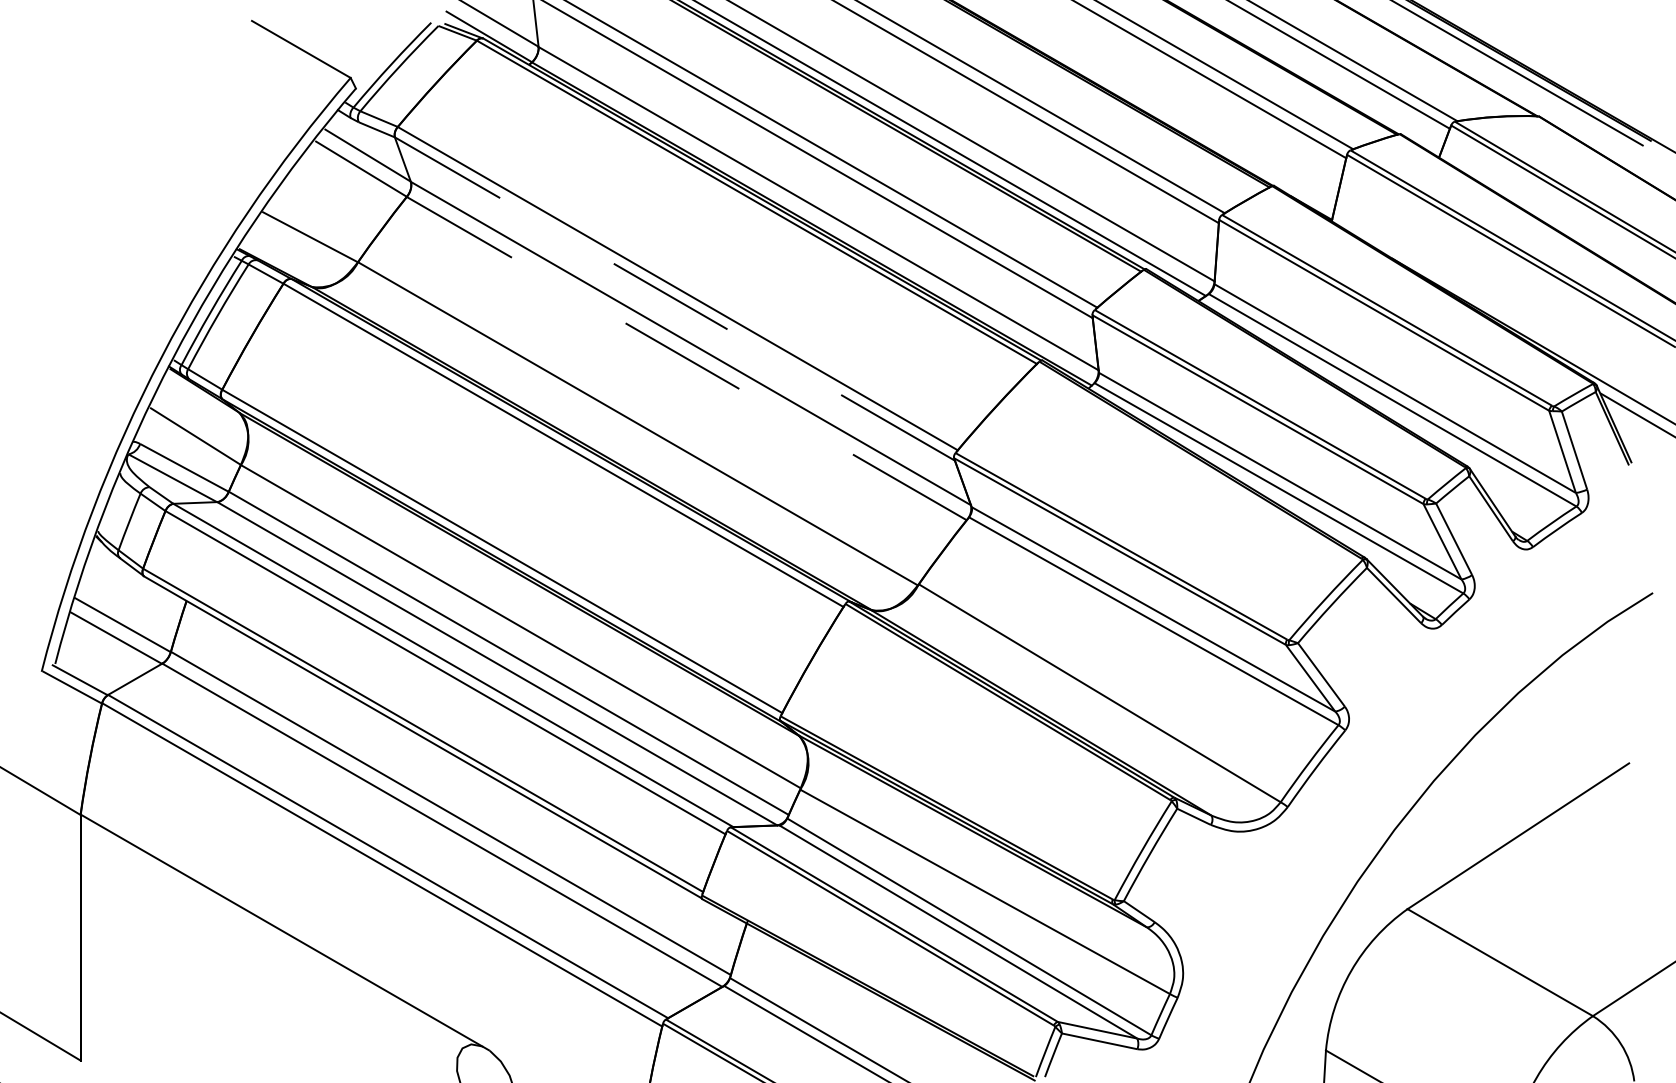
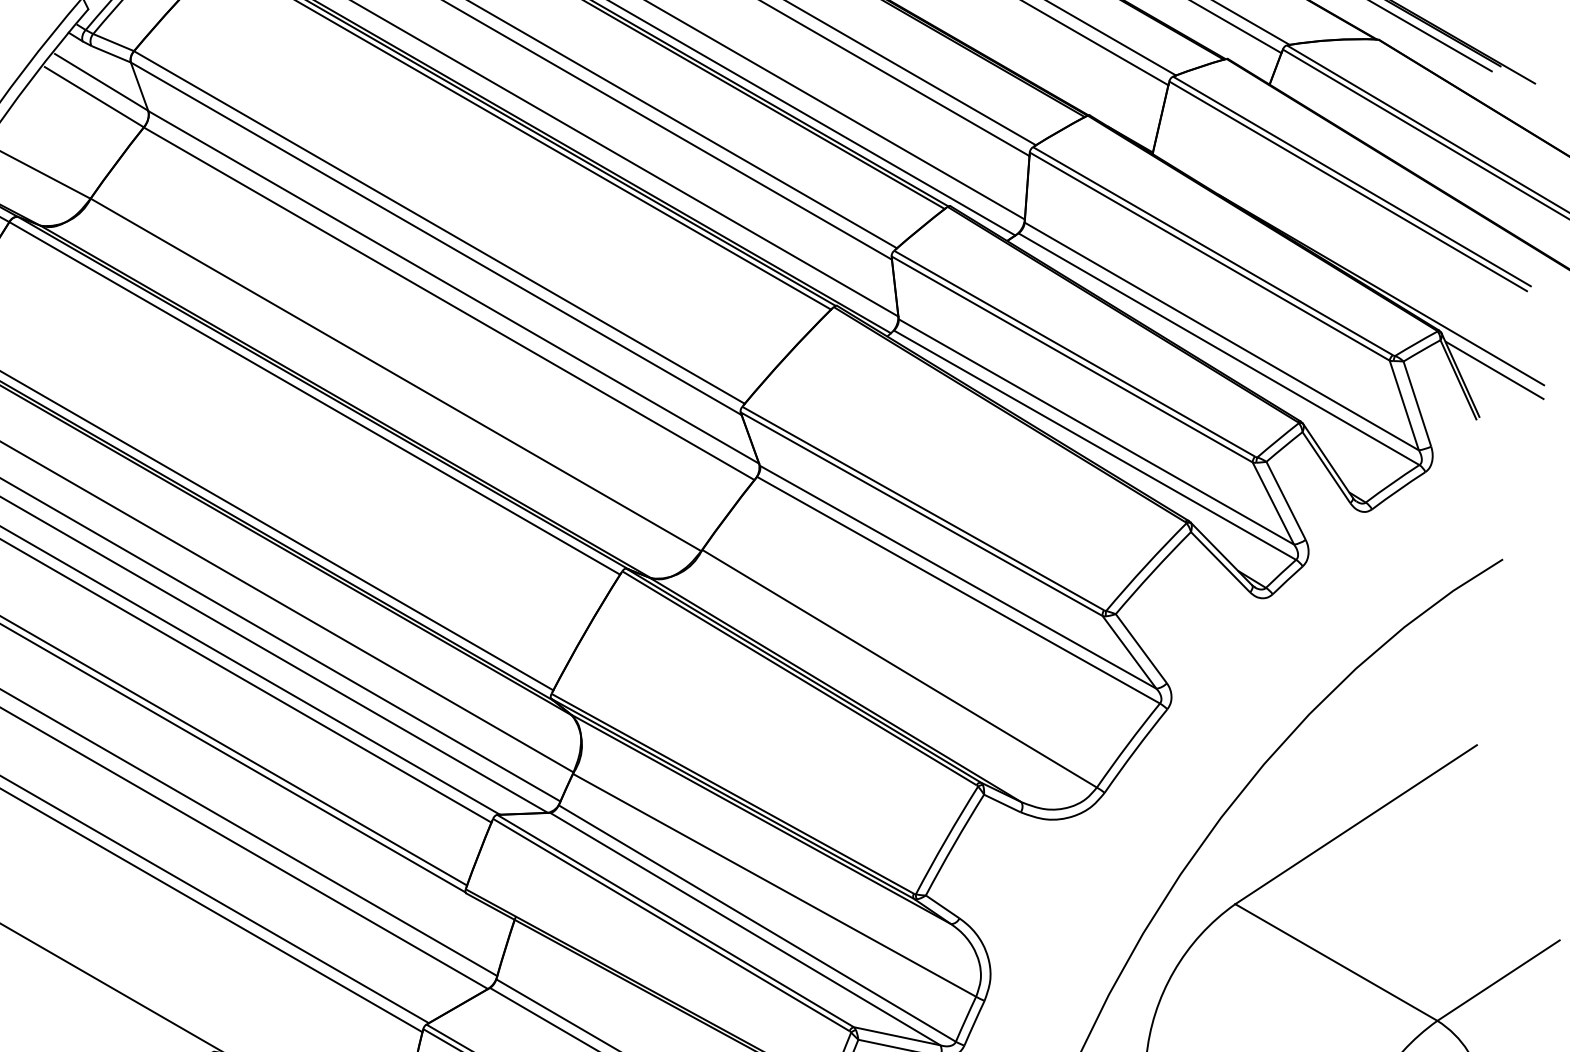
line: (674, 298) -> (435, 238), dashed -> solid
line: (686, 358) -> (448, 303), dashed -> solid

